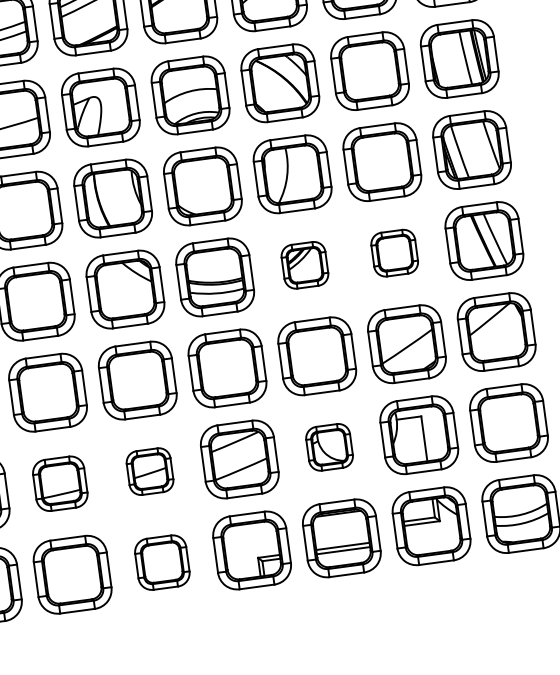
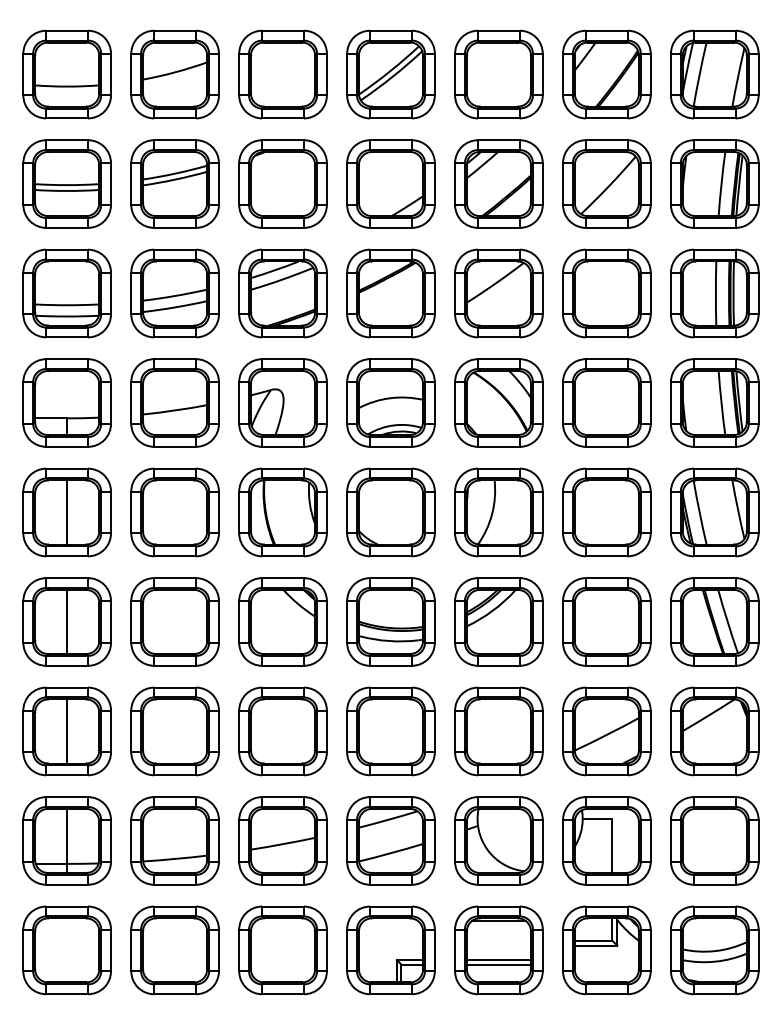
part: (394, 252) -> (606, 621), size x1.67
part: (304, 264) -> (498, 621), size x1.67
part: (329, 447) -> (498, 840), size x1.67
part: (149, 471) -> (282, 840), size x1.67
part: (59, 483) -> (174, 840), size x1.43
part: (161, 562) -> (282, 950), size x1.43

